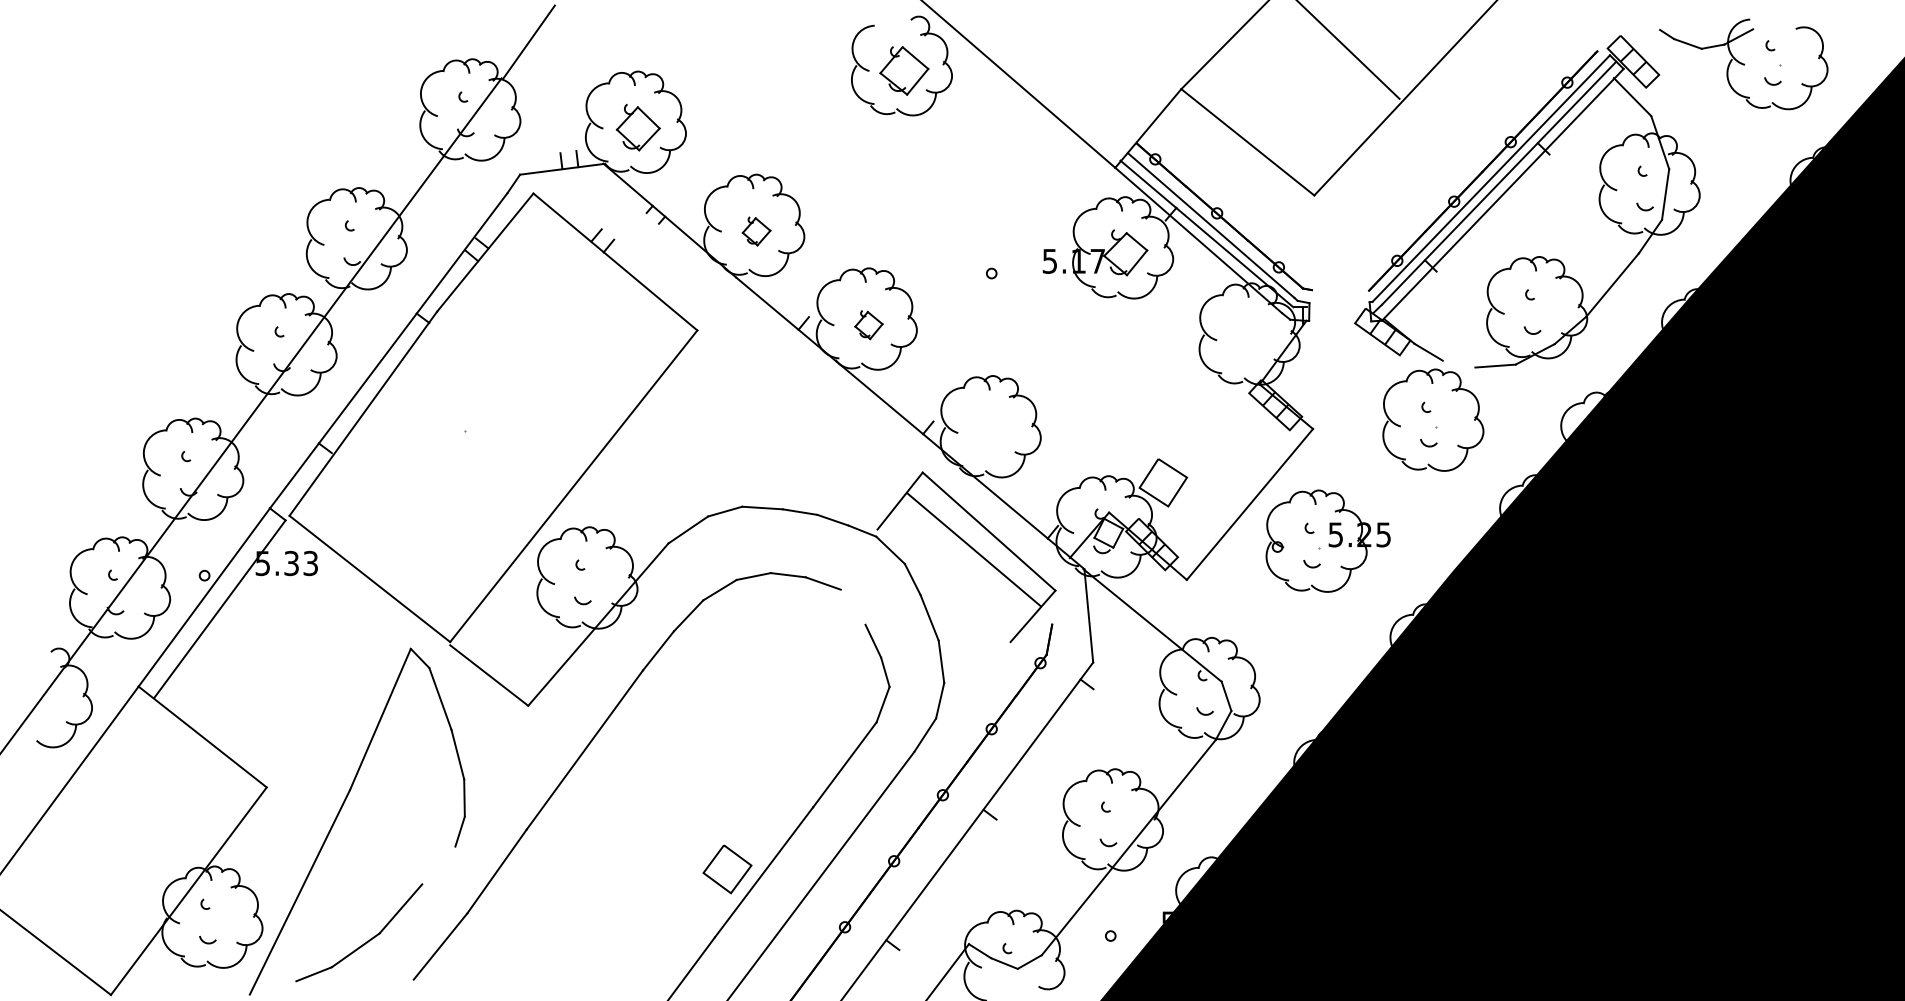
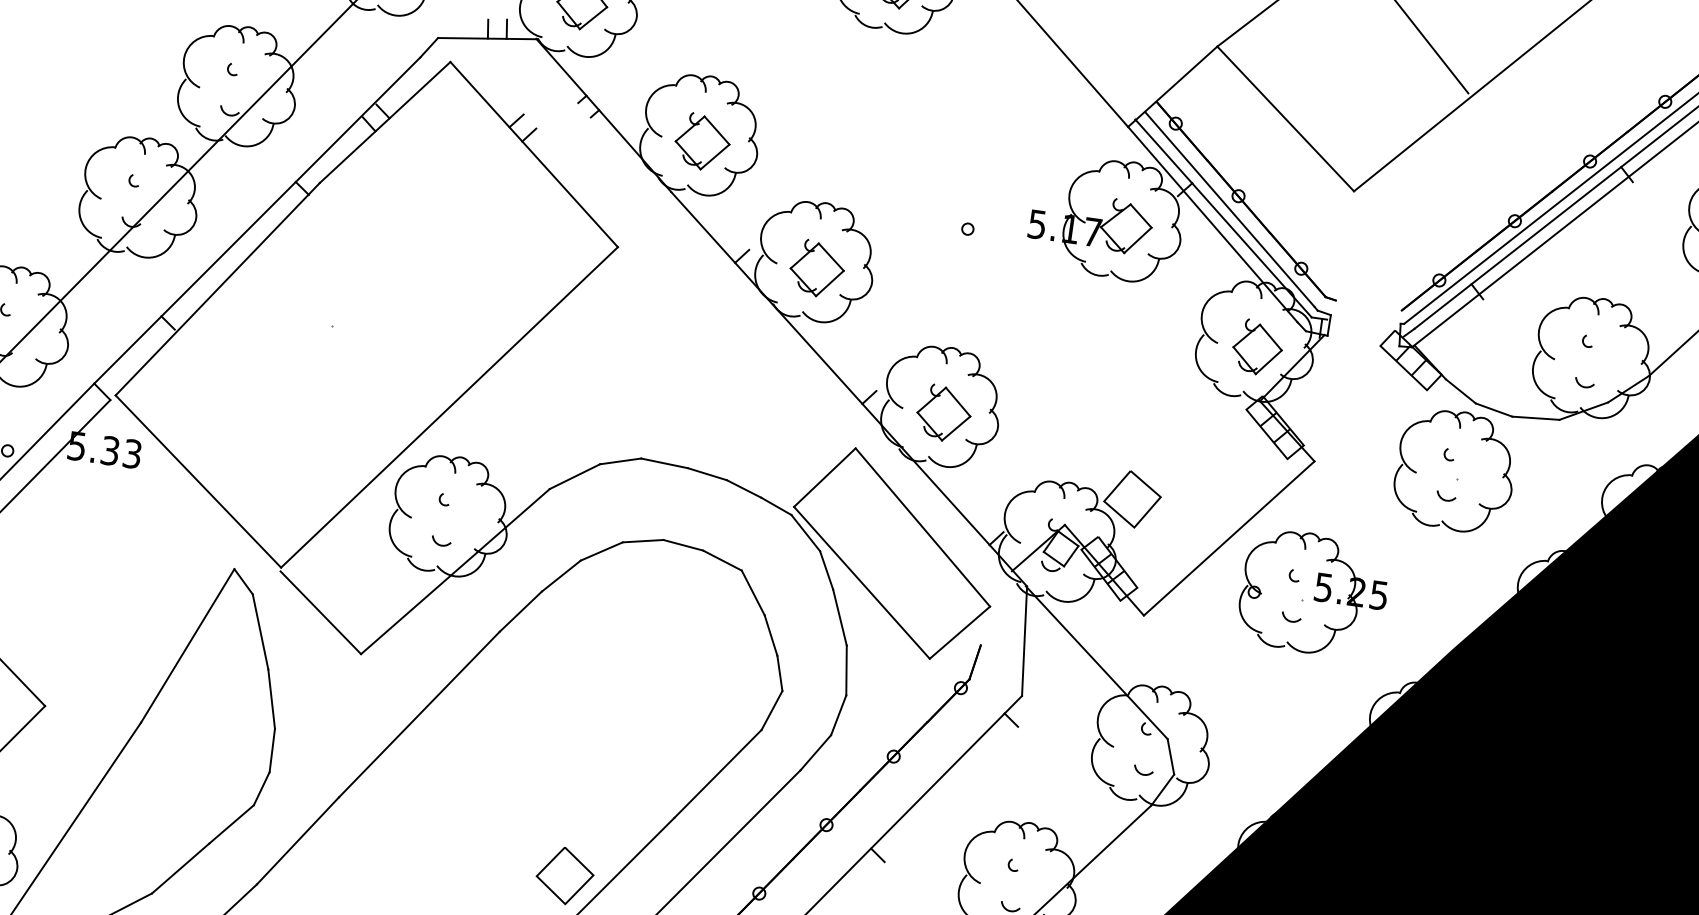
part: (756, 231) -> (702, 142), size x1.67
part: (868, 324) -> (816, 268), size x1.67
part: (1251, 339) -> (1257, 347), added
line: (1458, 363) -> (1493, 409), added
part: (993, 432) -> (944, 413), added
line: (973, 549) -> (861, 582), moved
line: (852, 606) -> (752, 591), added
line: (438, 865) -> (231, 824), added

